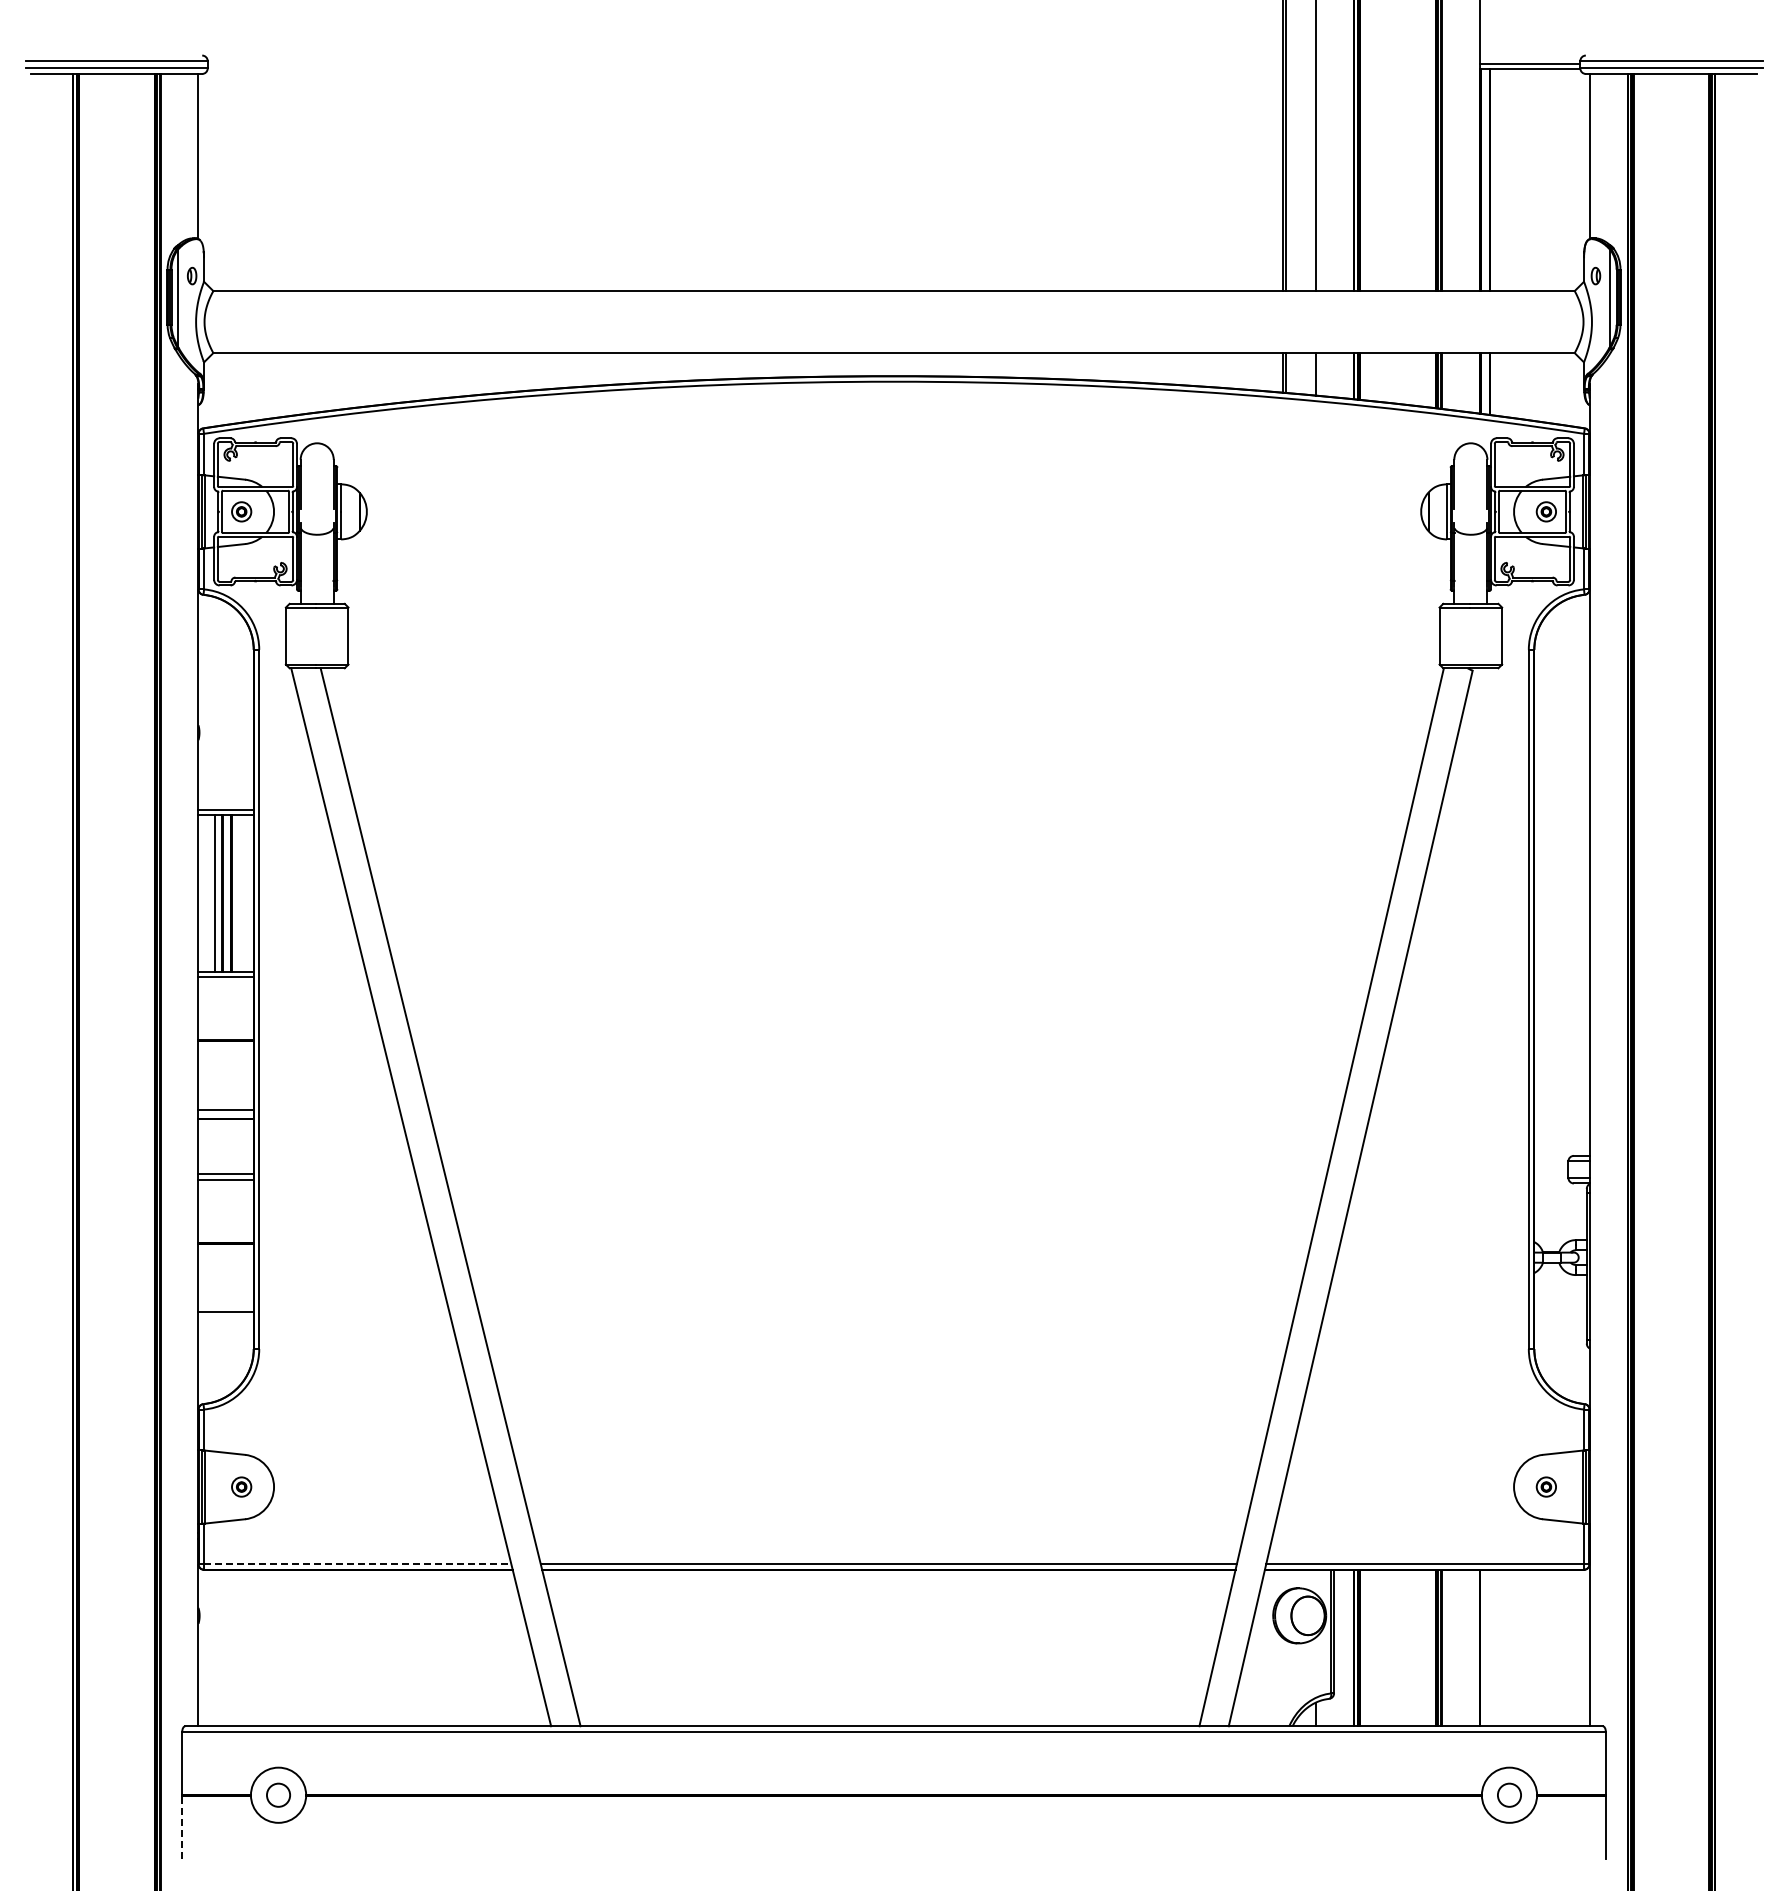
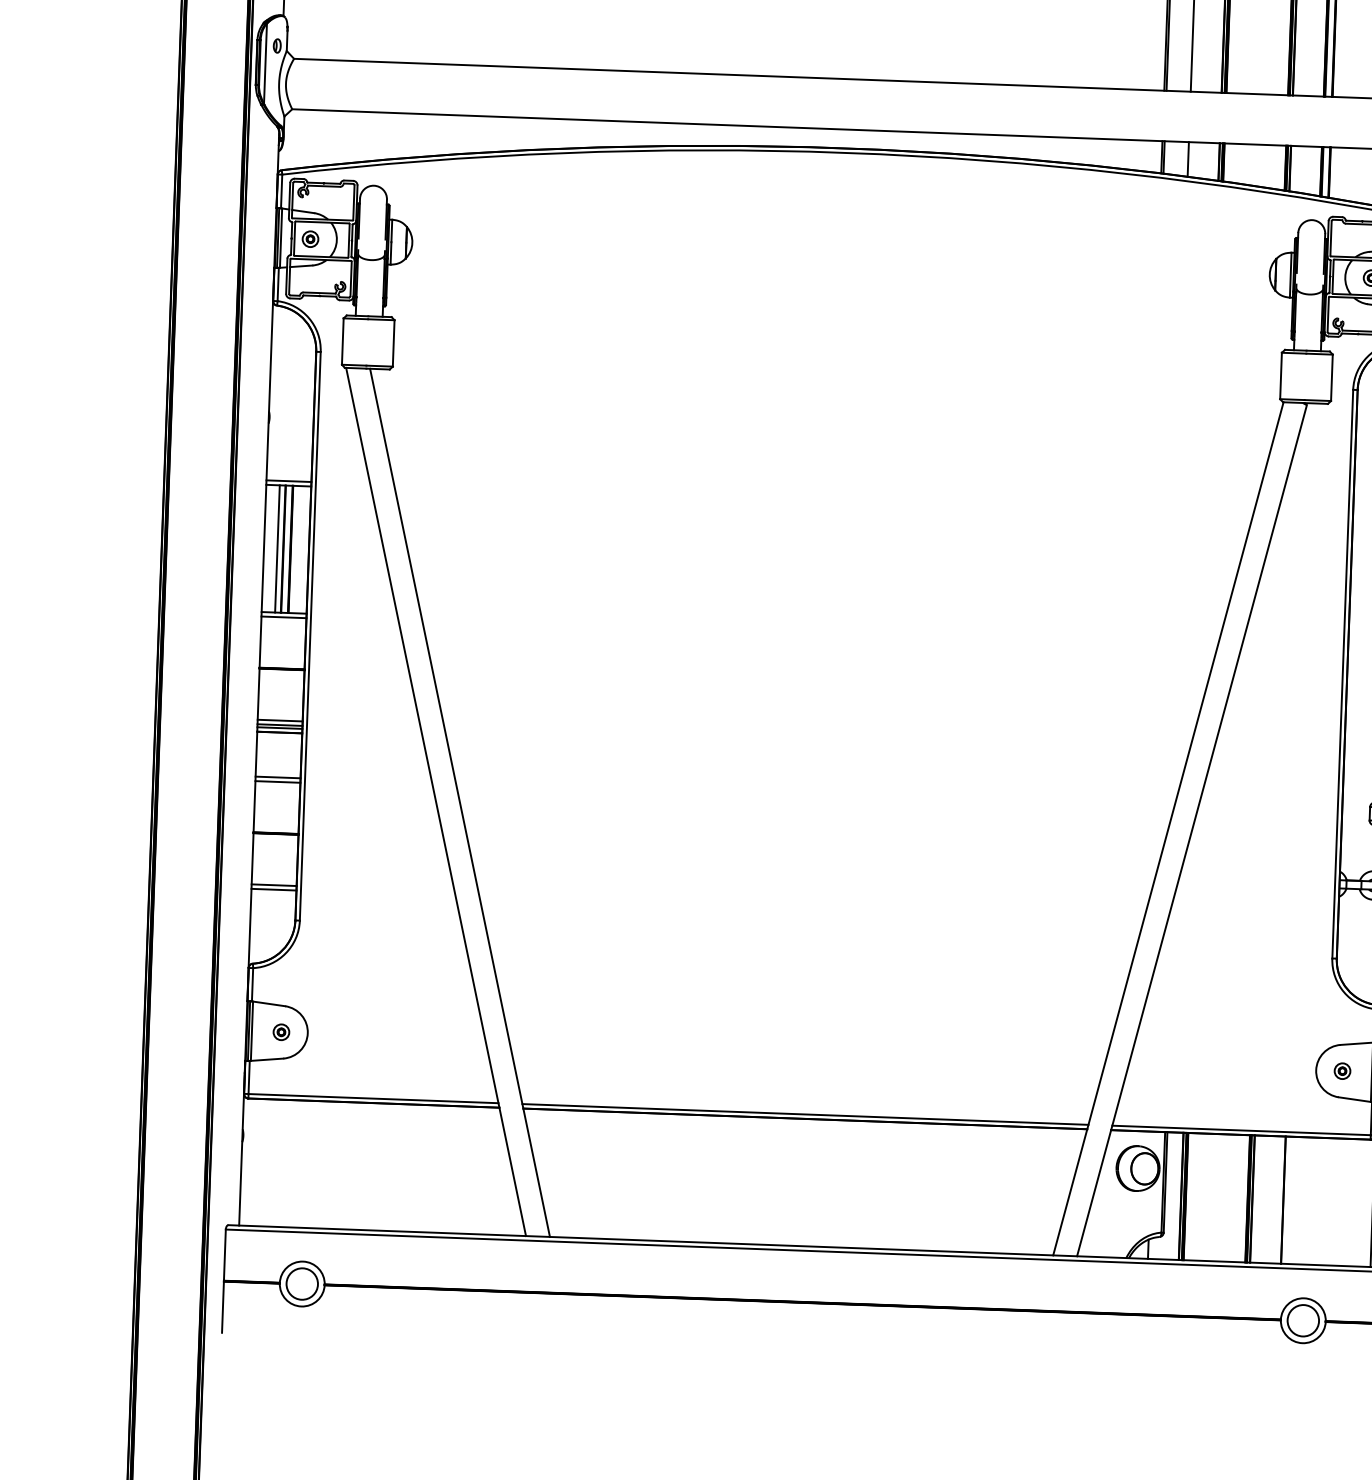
line: (225, 1104) -> (279, 720), added
line: (225, 1113) -> (279, 728), added
line: (225, 1306) -> (273, 884), added
line: (357, 1564) -> (373, 1098), dashed -> solid
circle: (278, 1794) -> (302, 1283), size x1.67
circle: (1509, 1794) -> (1303, 1320), size x1.67
line: (182, 1826) -> (223, 1306), dashed -> solid

